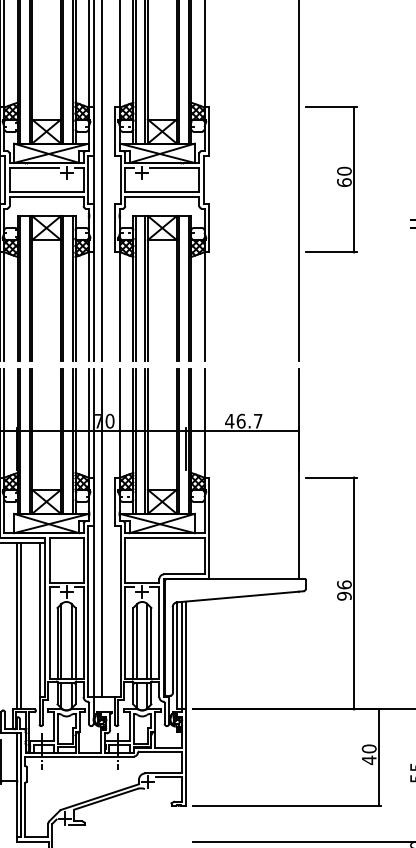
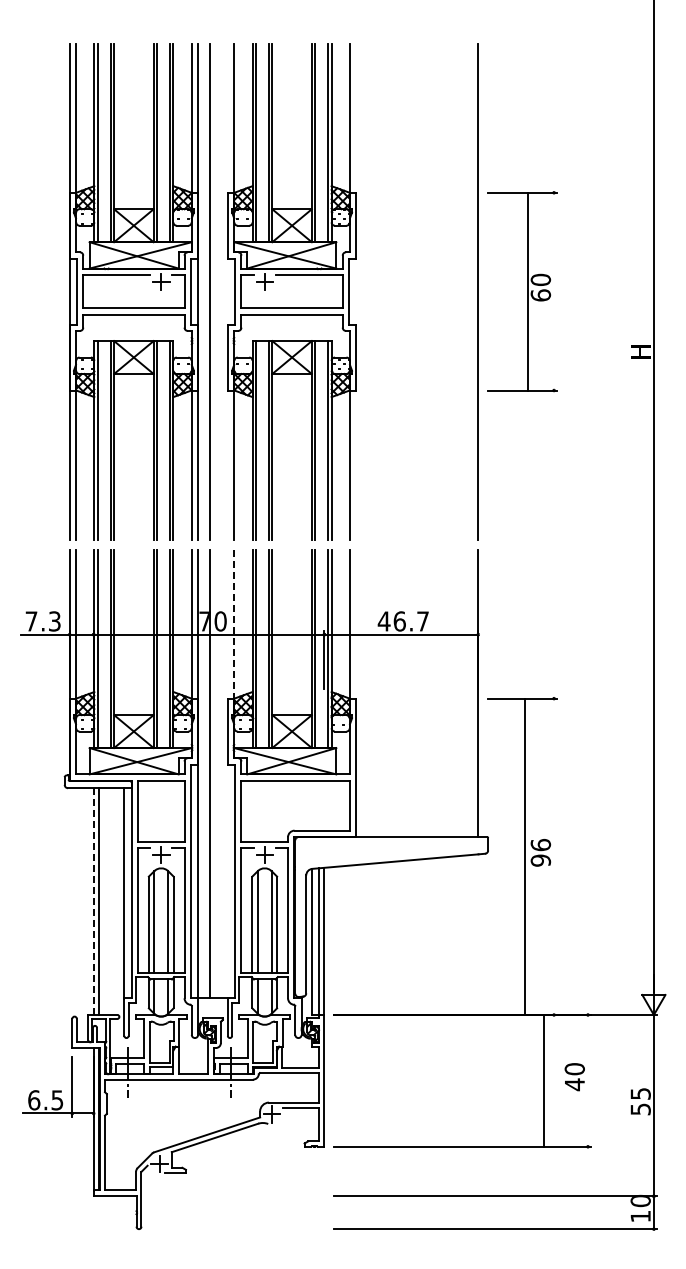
line: (354, 179) -> (528, 291), moved
line: (120, 424) -> (234, 625), solid -> dashed
line: (354, 593) -> (525, 856), moved
line: (16, 626) -> (93, 902), solid -> dashed
line: (379, 757) -> (544, 1080), moved

